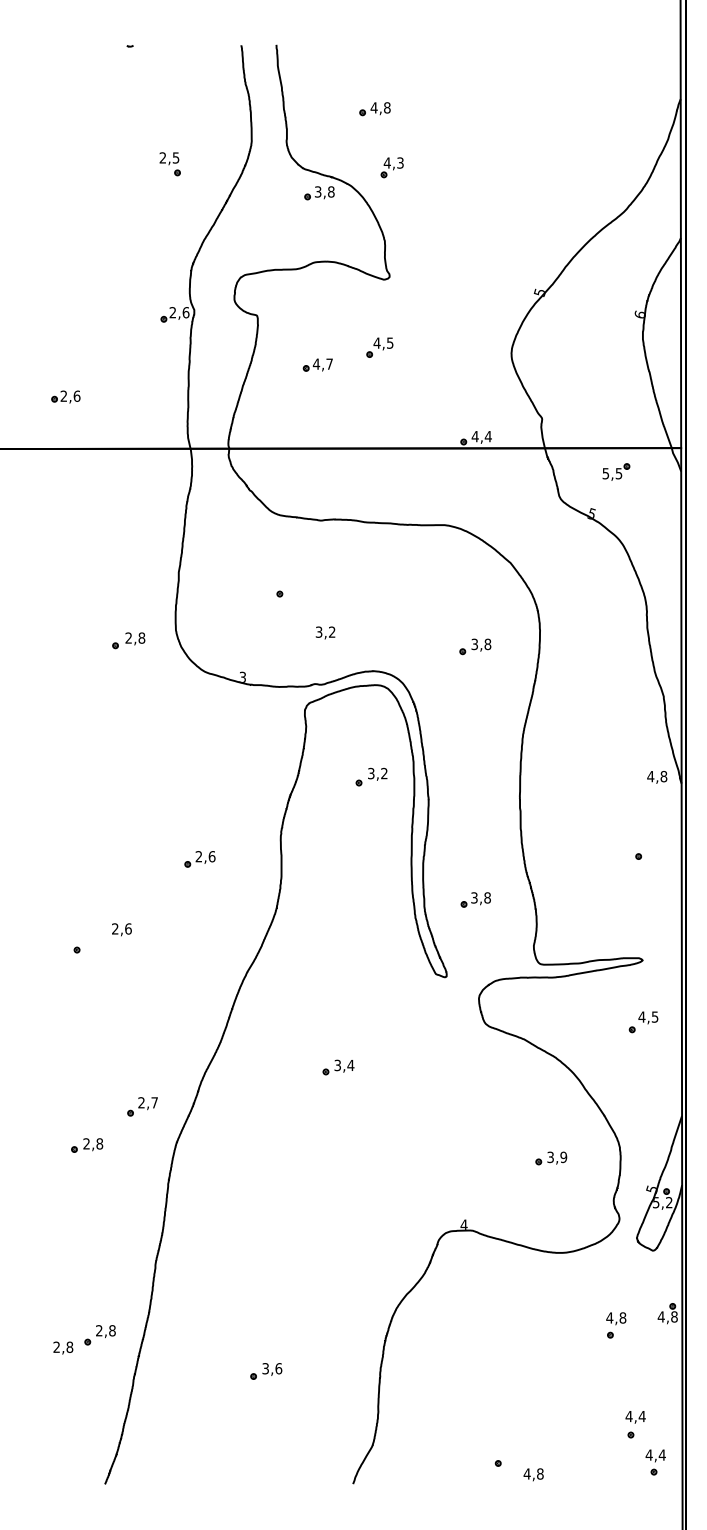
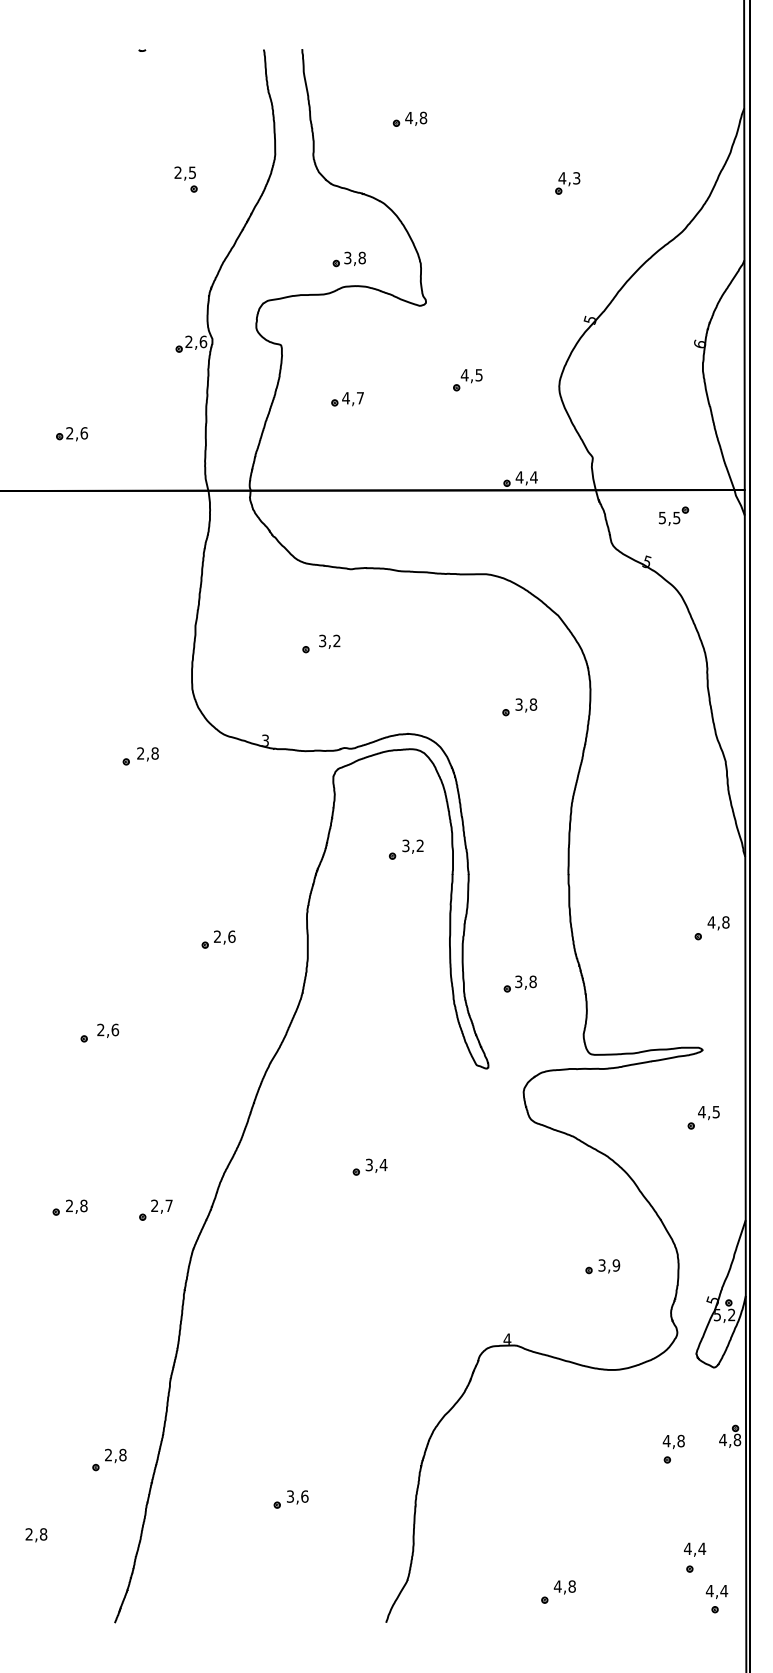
part: (391, 167) -> (566, 183), moved
part: (319, 193) -> (349, 259), moved
part: (379, 347) -> (467, 380), moved
text: (325, 632) -> (329, 641), moved
part: (128, 640) -> (140, 756), moved
text: (657, 777) -> (718, 923), moved
text: (121, 929) -> (107, 1030), moved
part: (87, 1145) -> (70, 1207), moved
text: (63, 1347) -> (36, 1534), moved
text: (533, 1474) -> (564, 1587), moved

